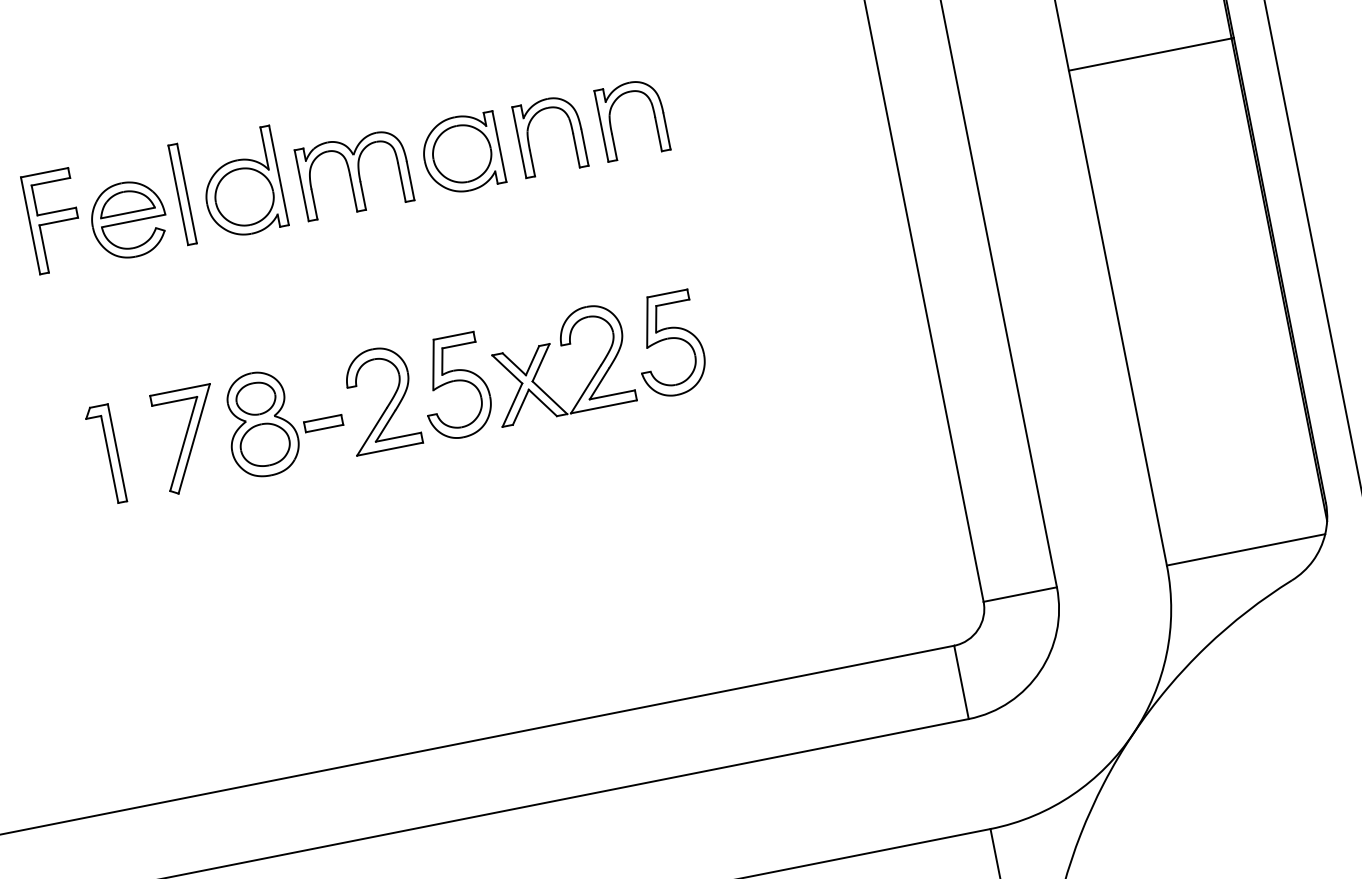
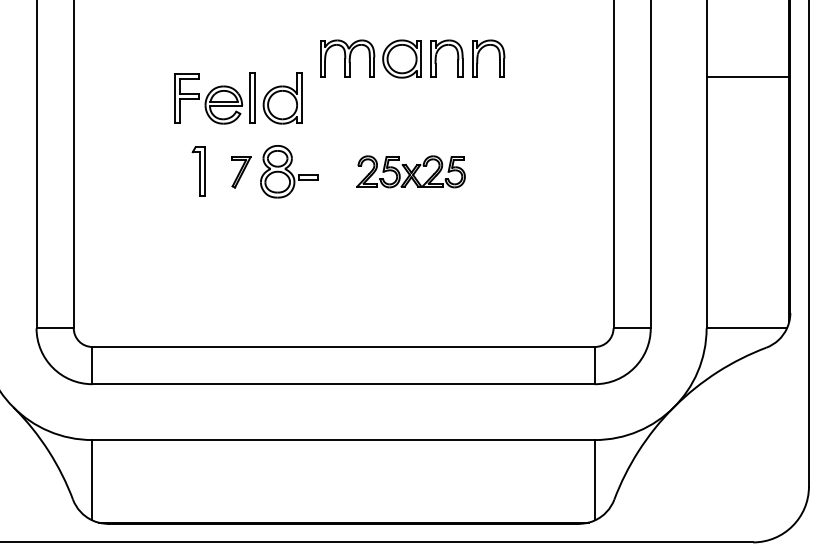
part: (155, 201) -> (238, 98), moved
part: (522, 372) -> (410, 171), size x0.6
part: (190, 439) -> (241, 172), size x0.6

